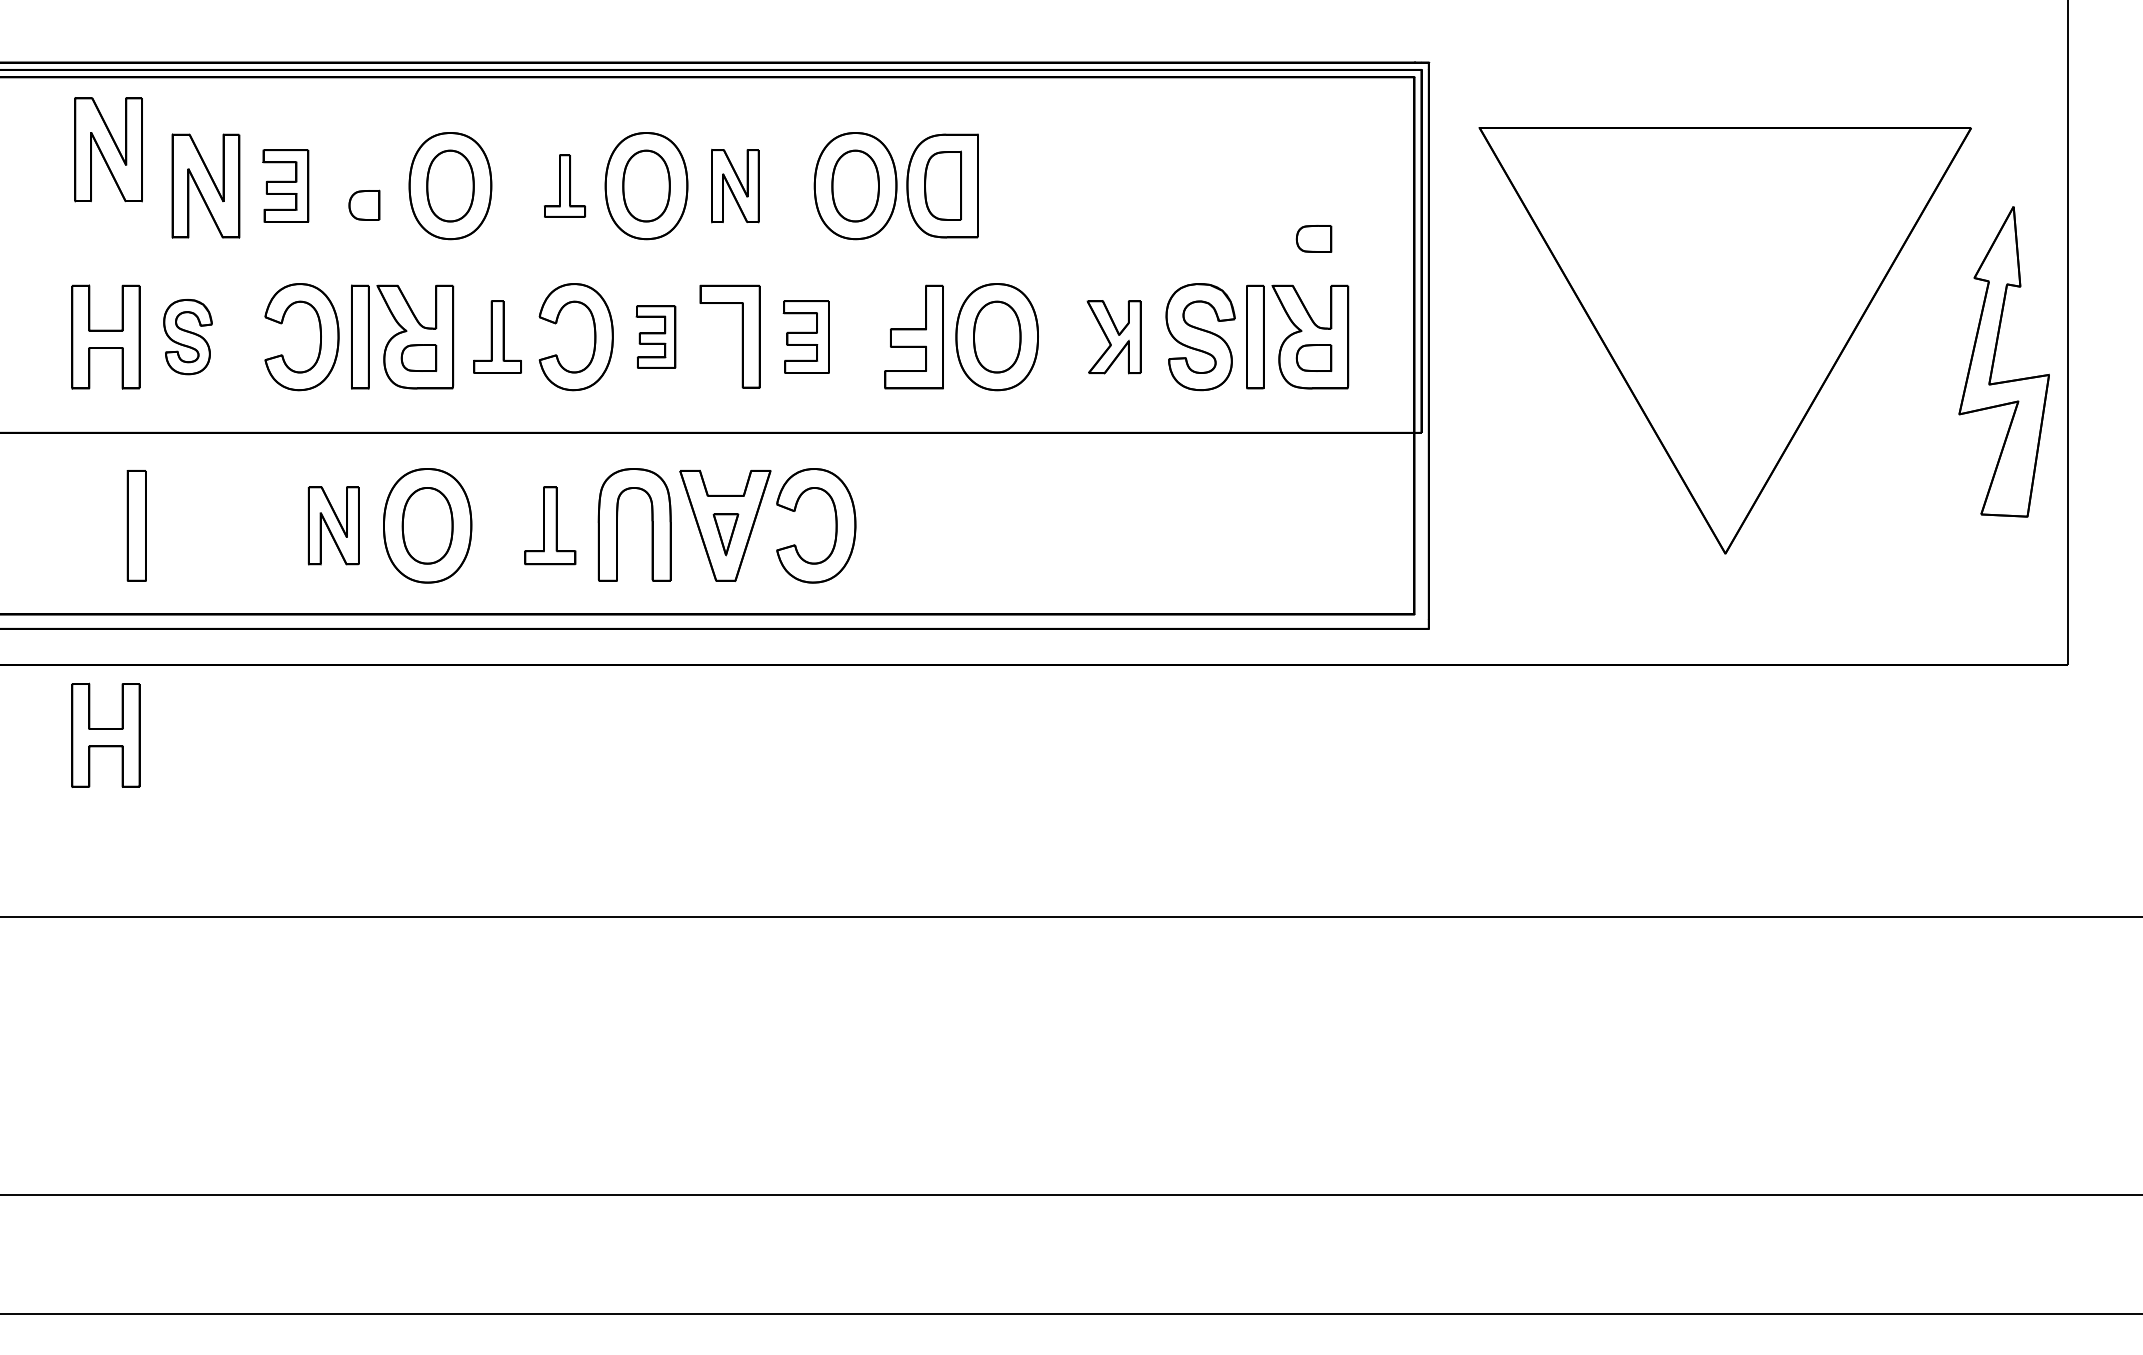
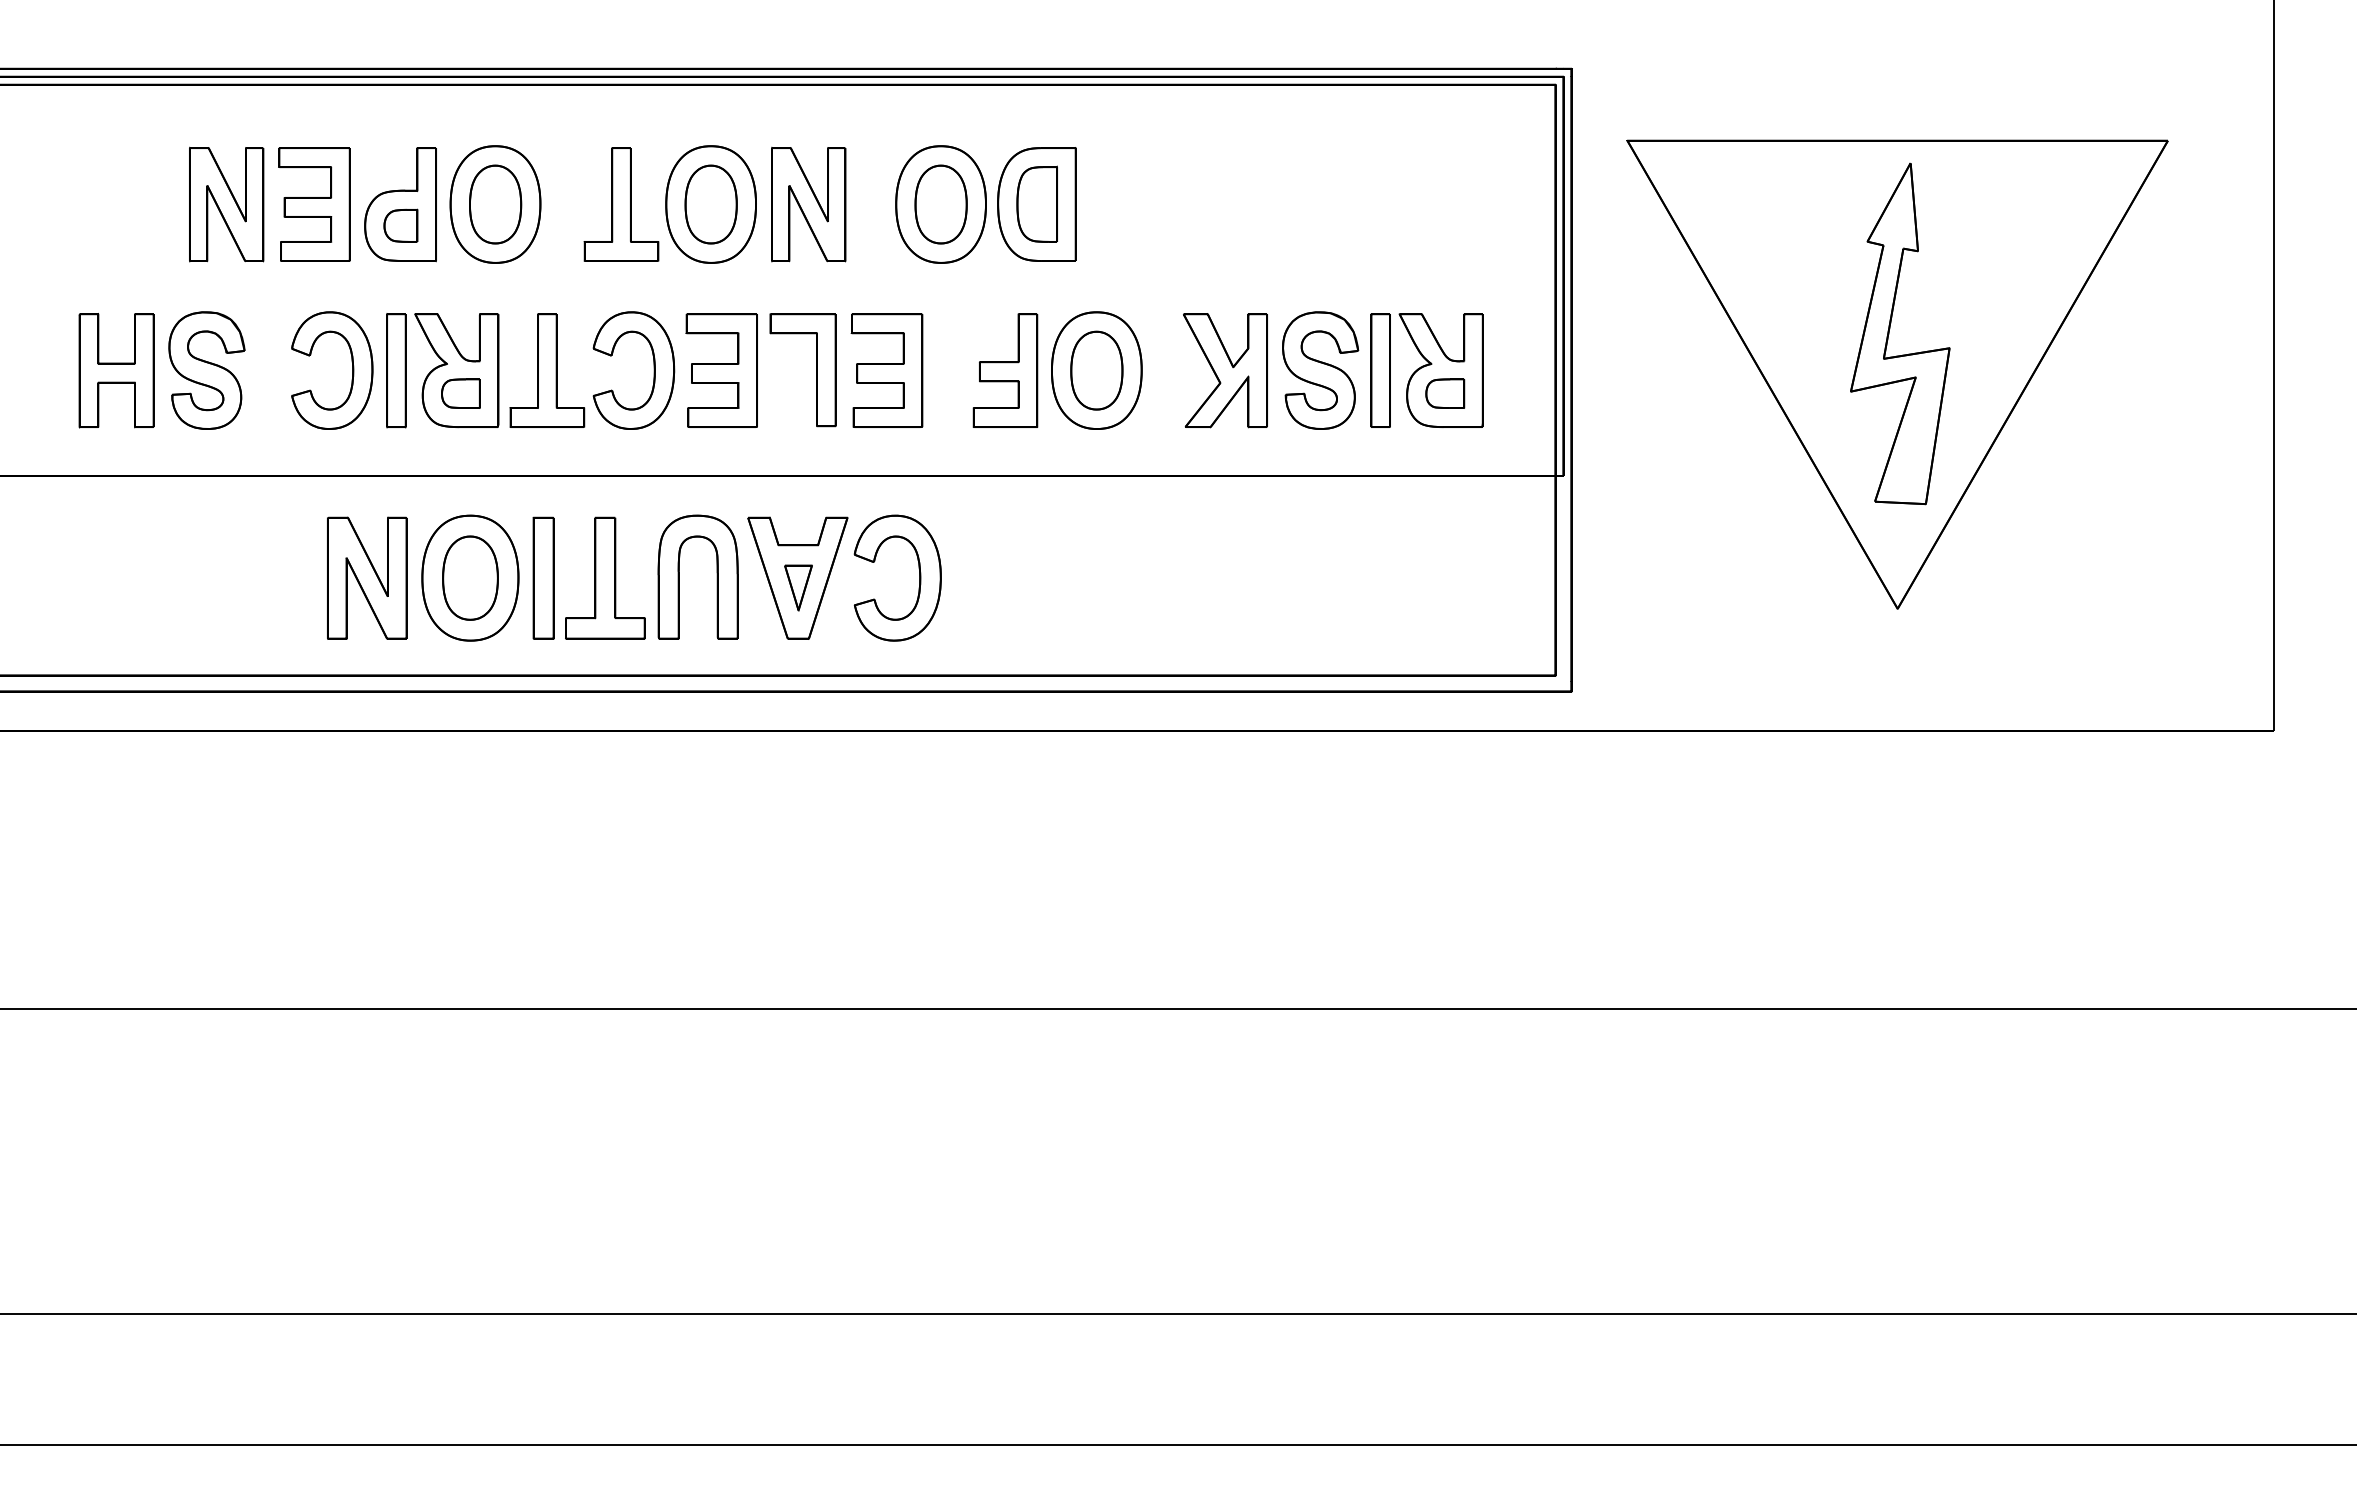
part: (108, 149) -> (119, 164), removed
part: (285, 186) -> (314, 204), size x1.43
part: (364, 186) -> (400, 204), added
part: (565, 186) -> (621, 204), size x1.67
part: (735, 186) -> (808, 204), size x1.43
part: (1314, 238) -> (1445, 262), removed
part: (187, 336) -> (206, 370), size x1.43
part: (497, 336) -> (547, 370), size x1.43
part: (655, 336) -> (721, 370), size x1.67
part: (805, 336) -> (886, 370), size x1.43
part: (1114, 336) -> (1225, 370), size x1.43
part: (1994, 361) -> (1889, 333), moved
part: (136, 525) -> (543, 577), moved
part: (334, 525) -> (367, 577), size x1.43
part: (550, 525) -> (605, 577), size x1.43
part: (105, 735) -> (116, 808), removed

